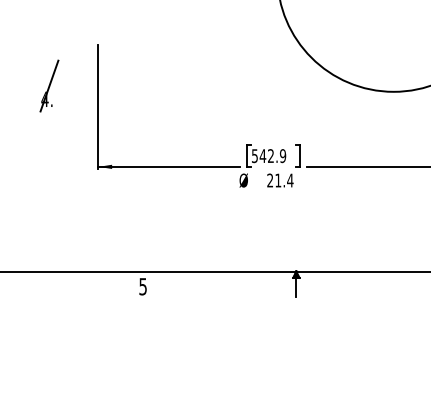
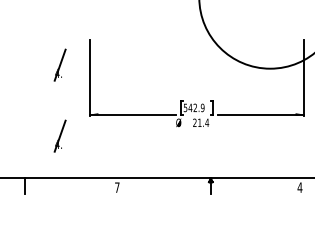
part: (48, 201) -> (59, 135), added
text: (143, 286) -> (117, 187), 5 -> 7

